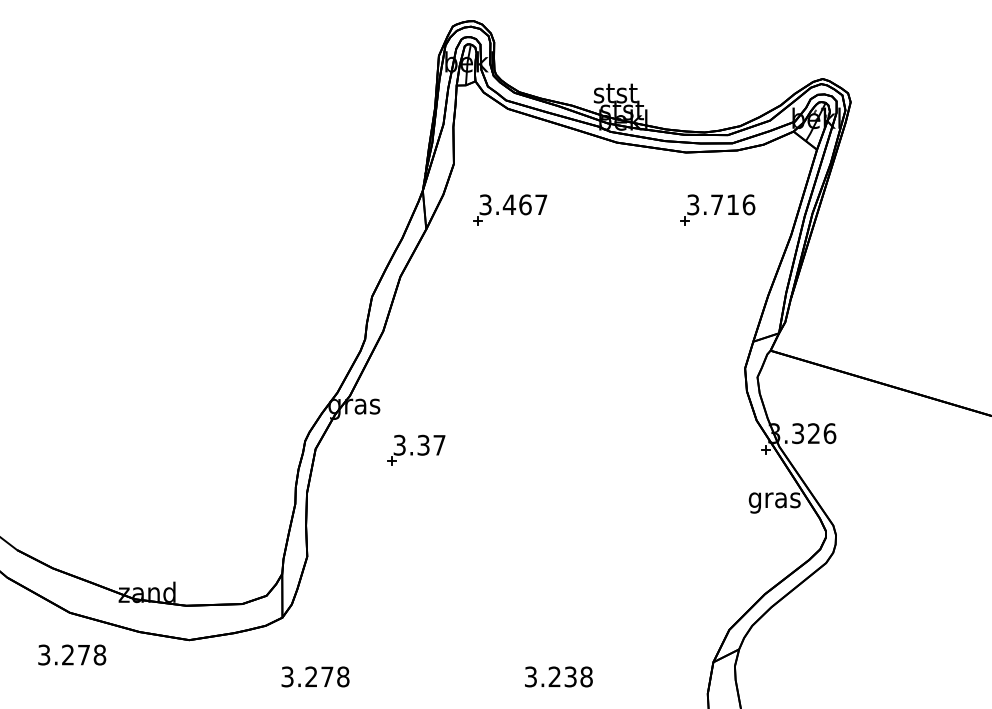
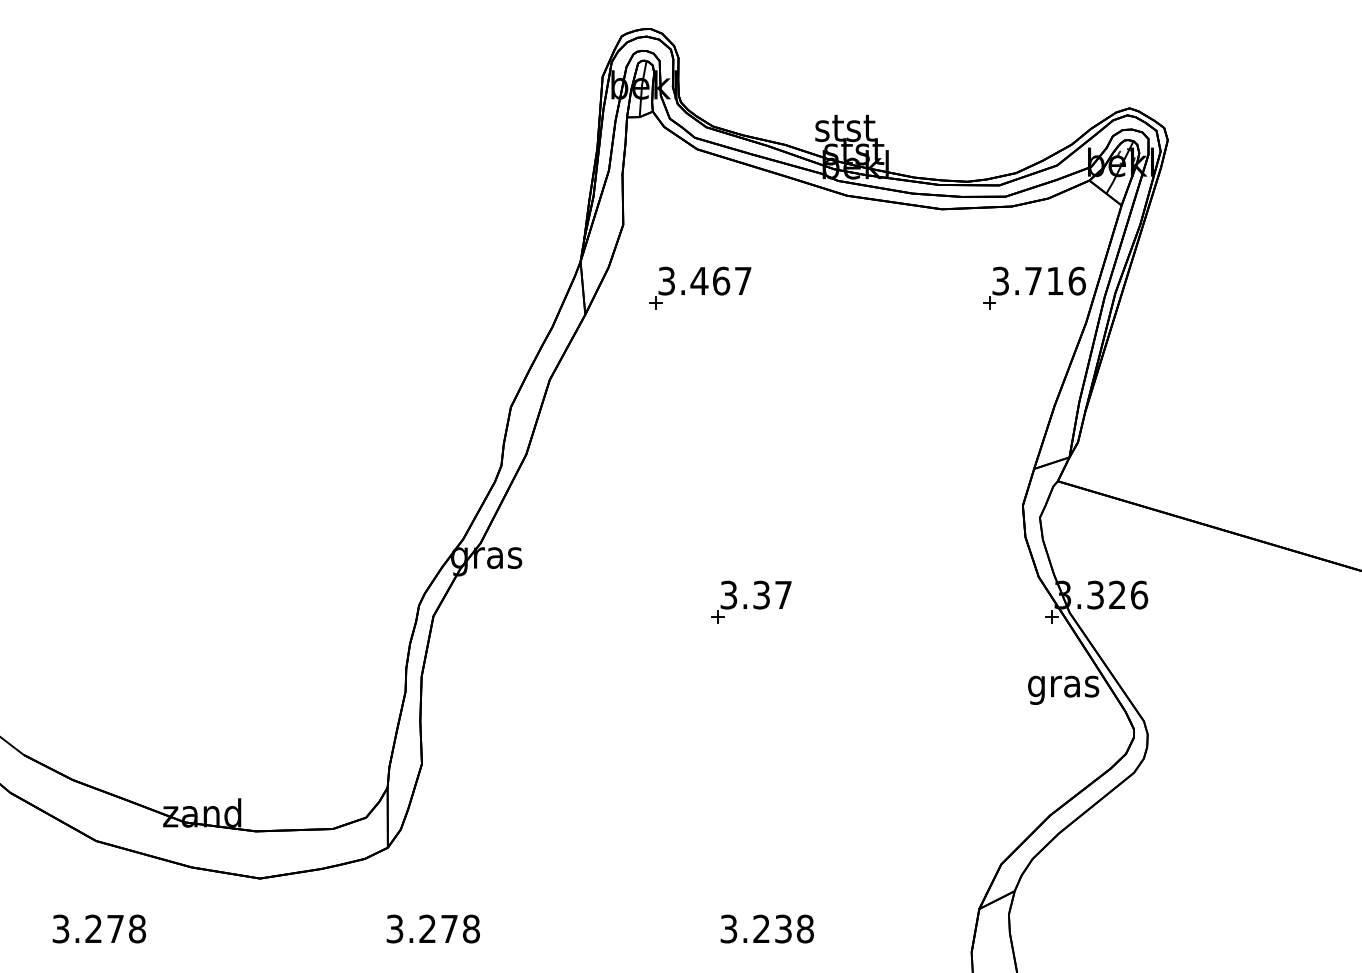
part: (717, 209) -> (1034, 287), moved
part: (416, 449) -> (751, 601), moved
text: (71, 654) -> (98, 928), moved

